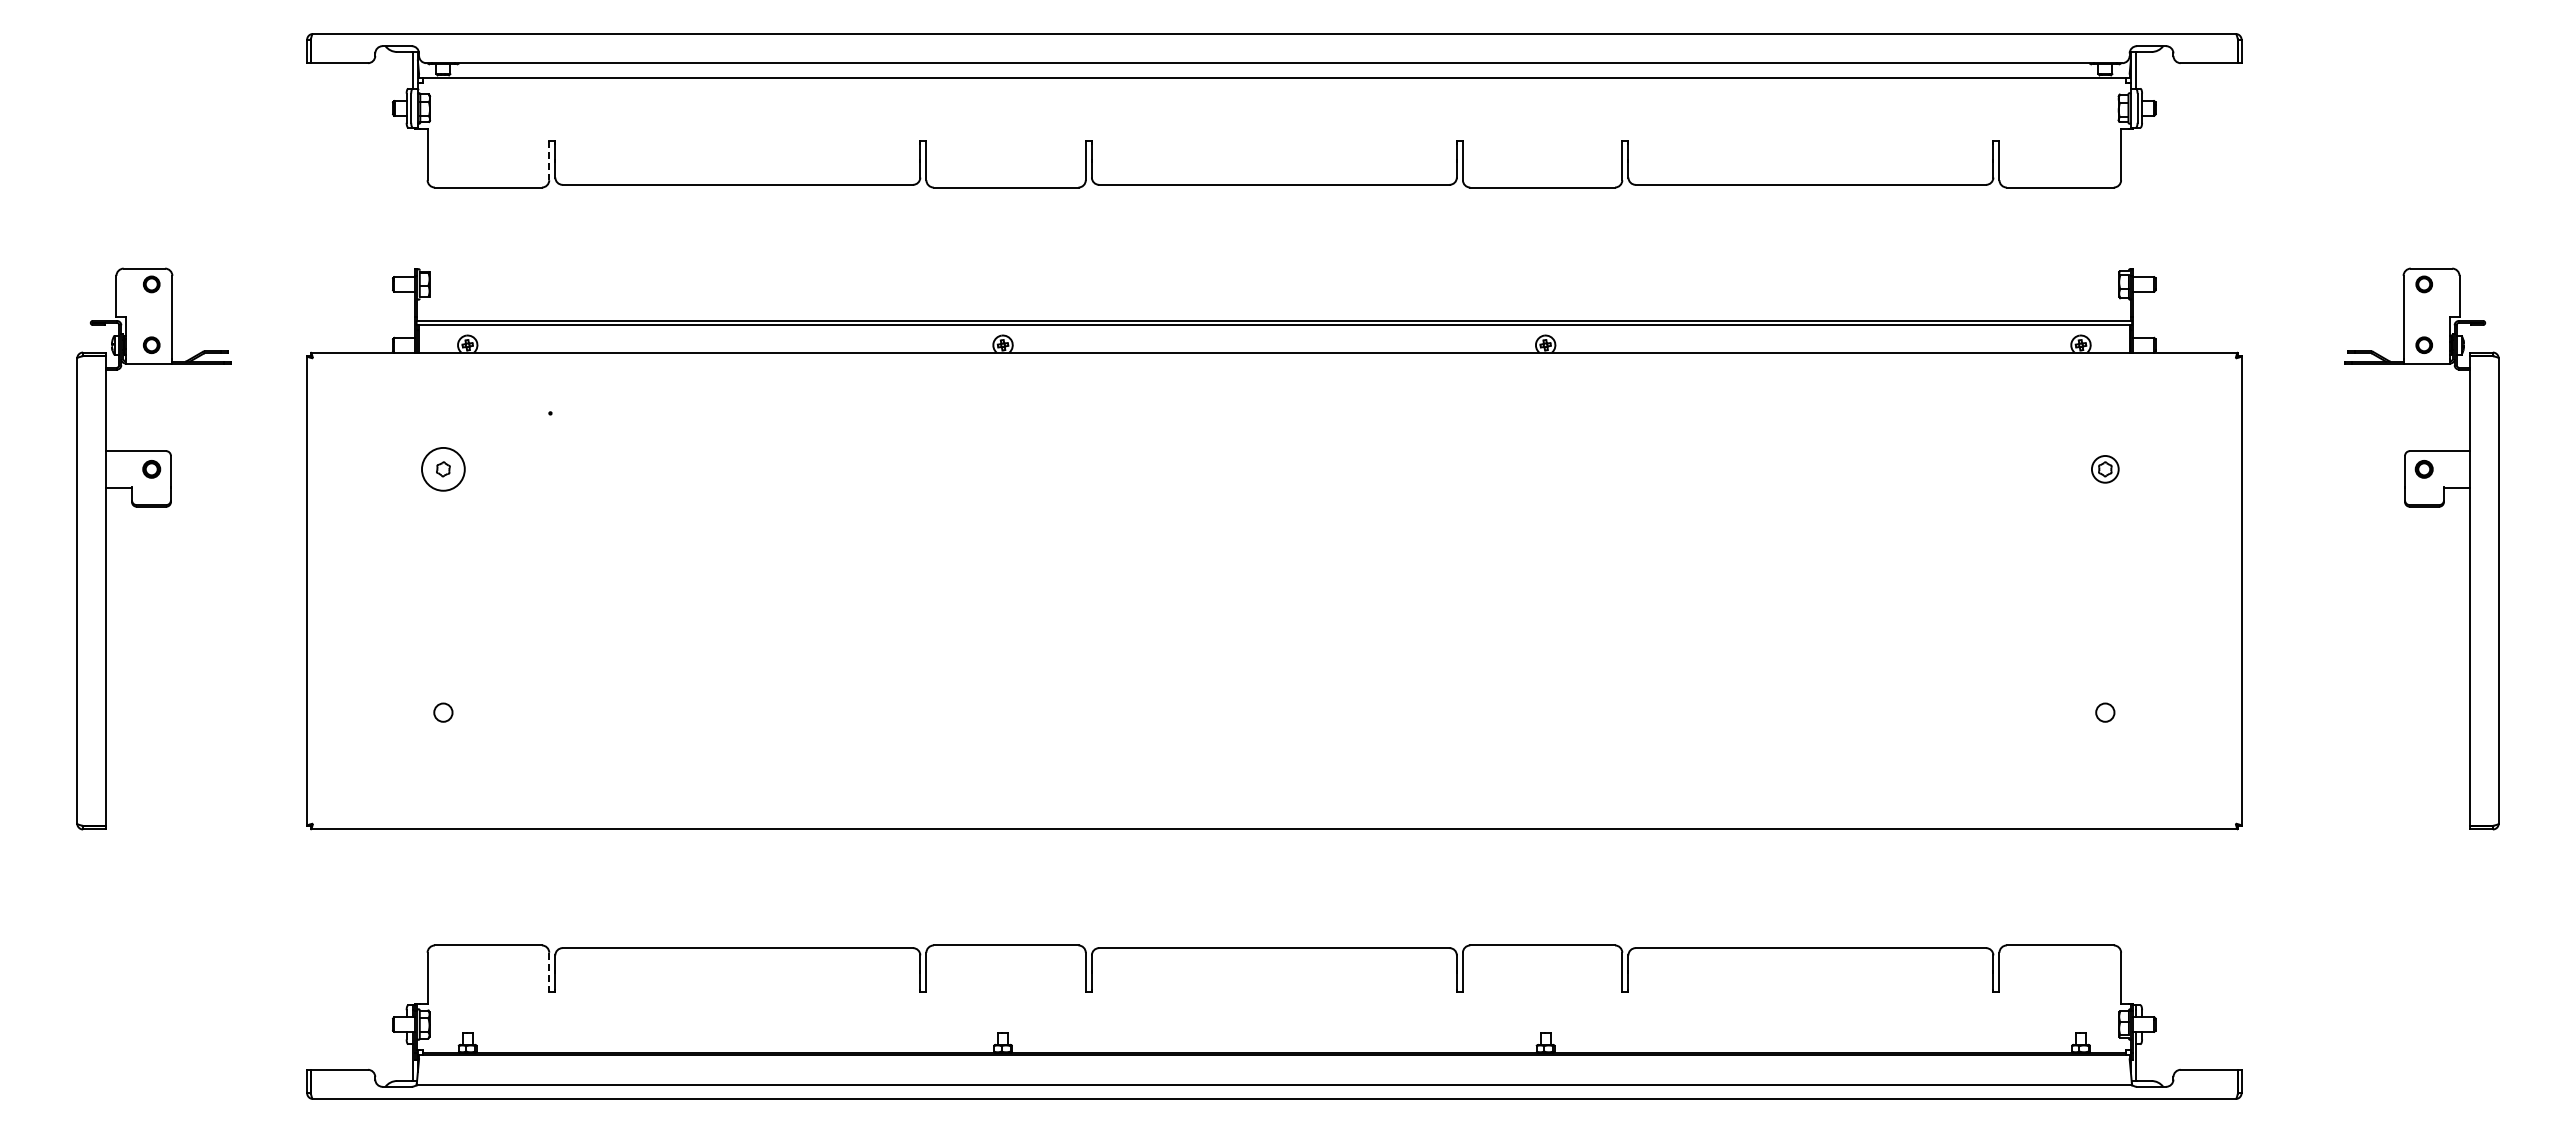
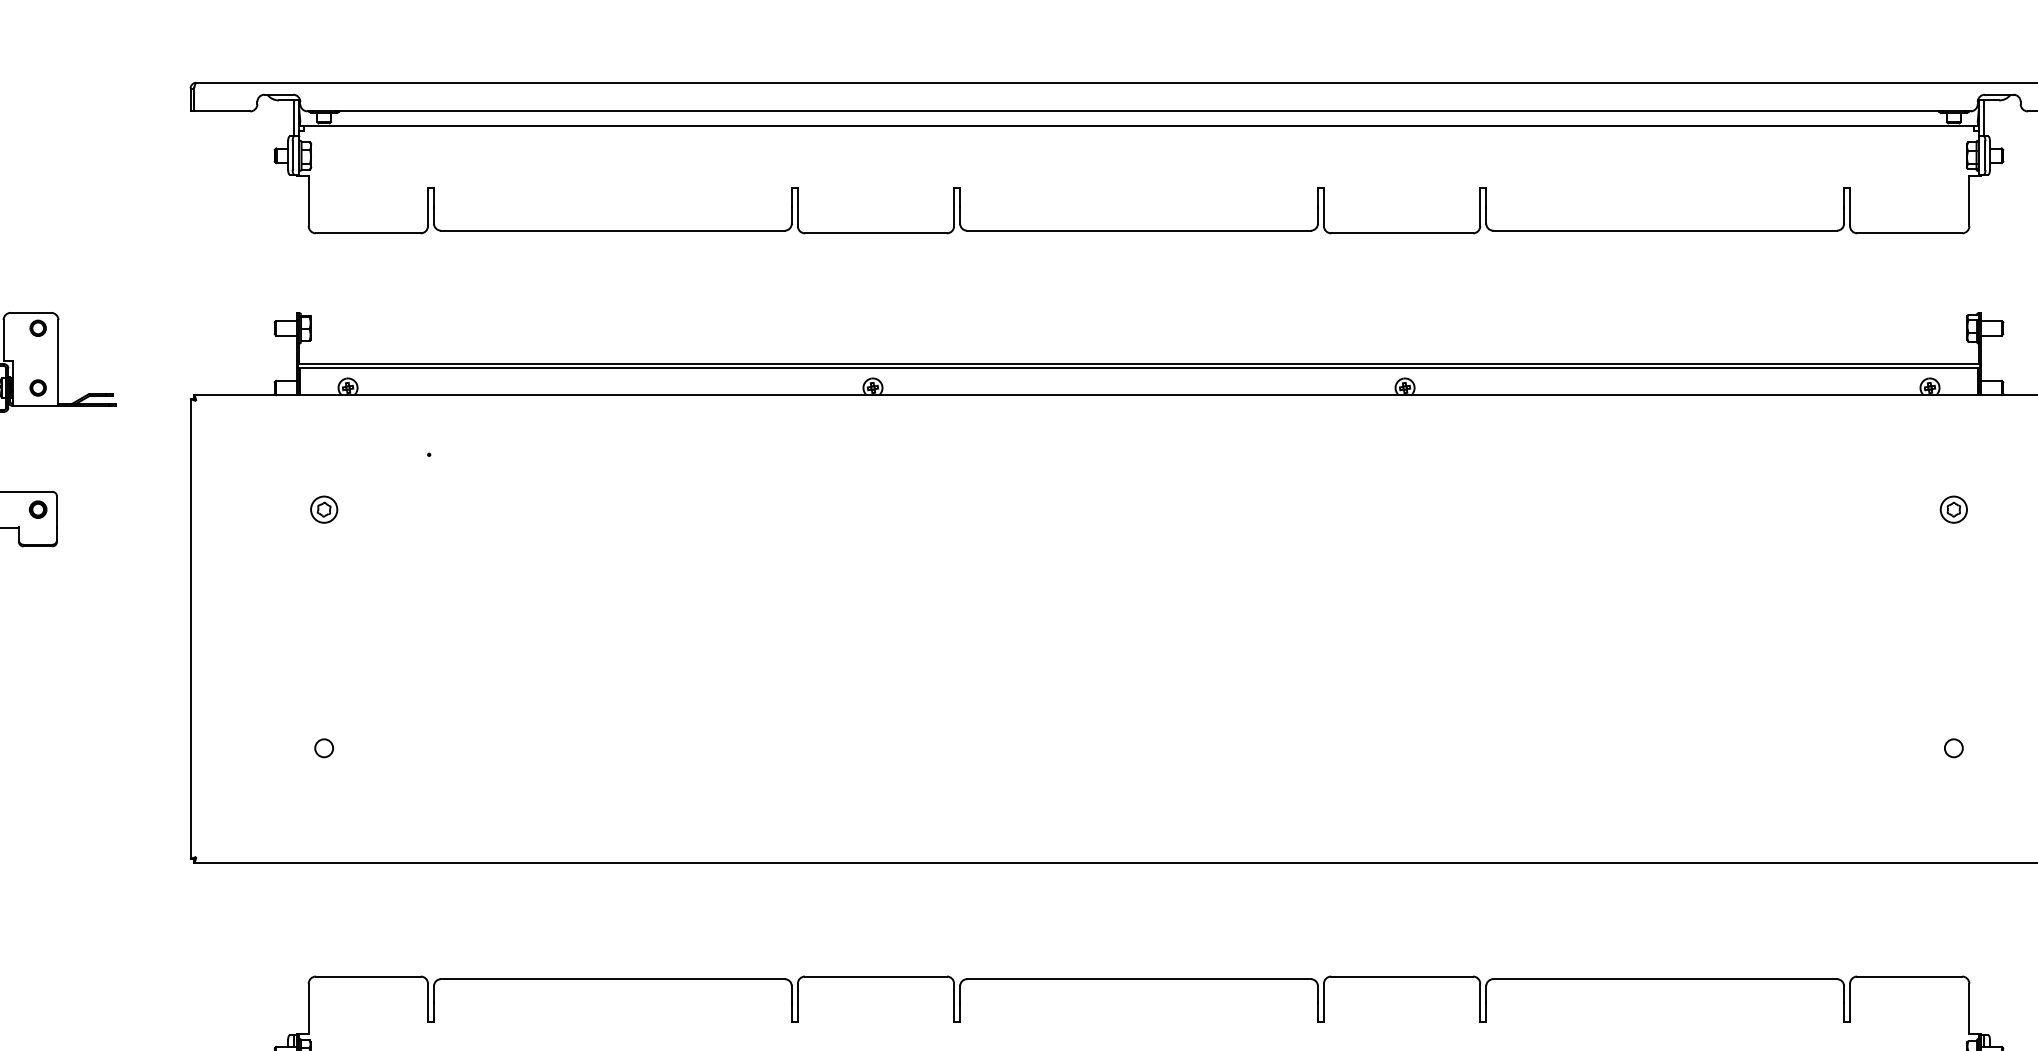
line: (549, 160) -> (428, 206), dashed -> solid
circle: (443, 468) -> (324, 508), size x0.62
line: (549, 972) -> (428, 1003), dashed -> solid

